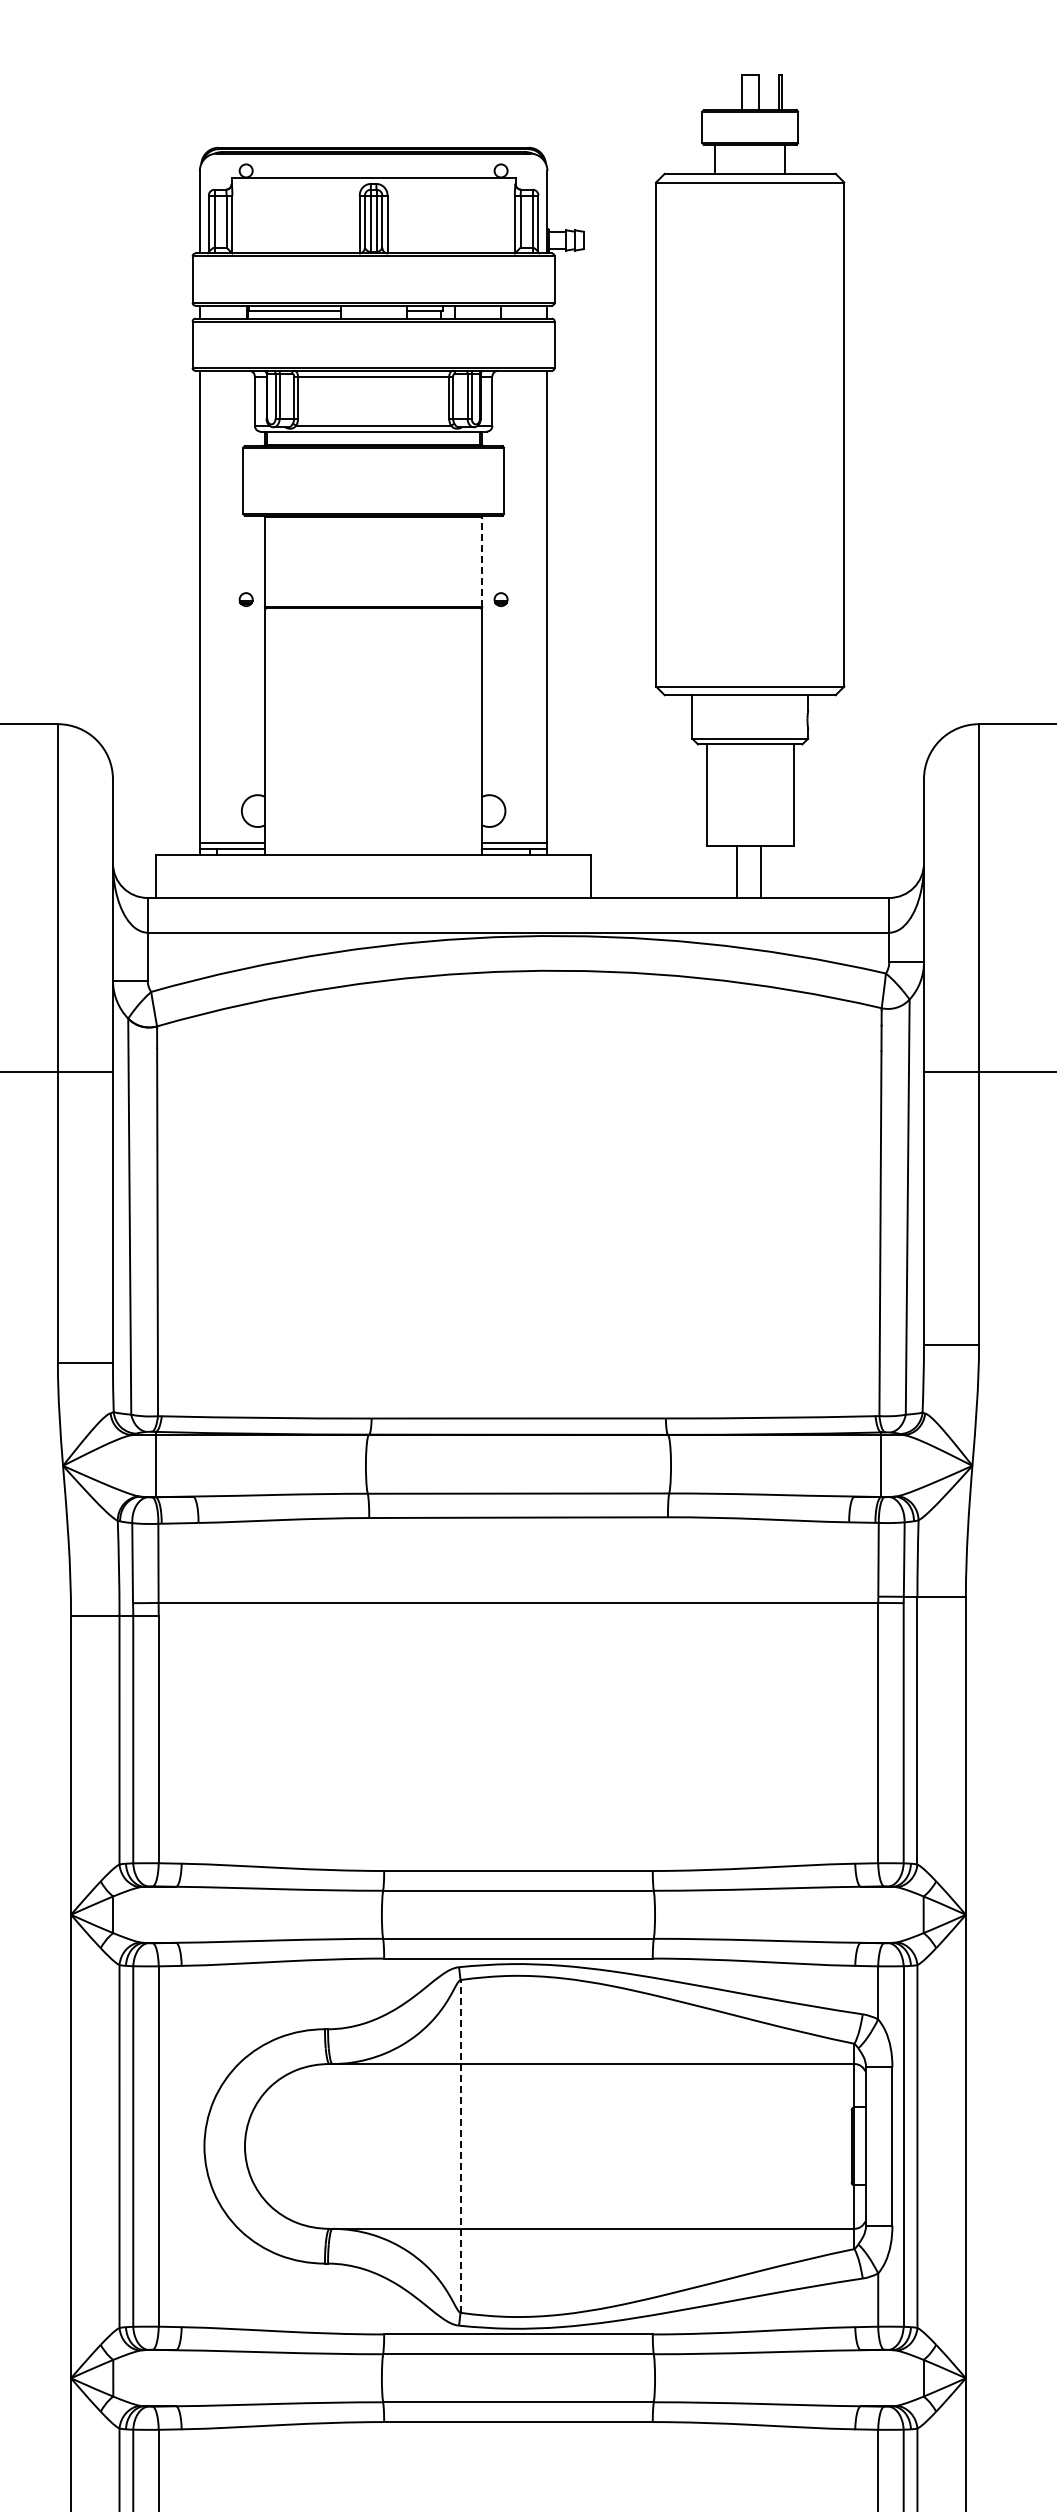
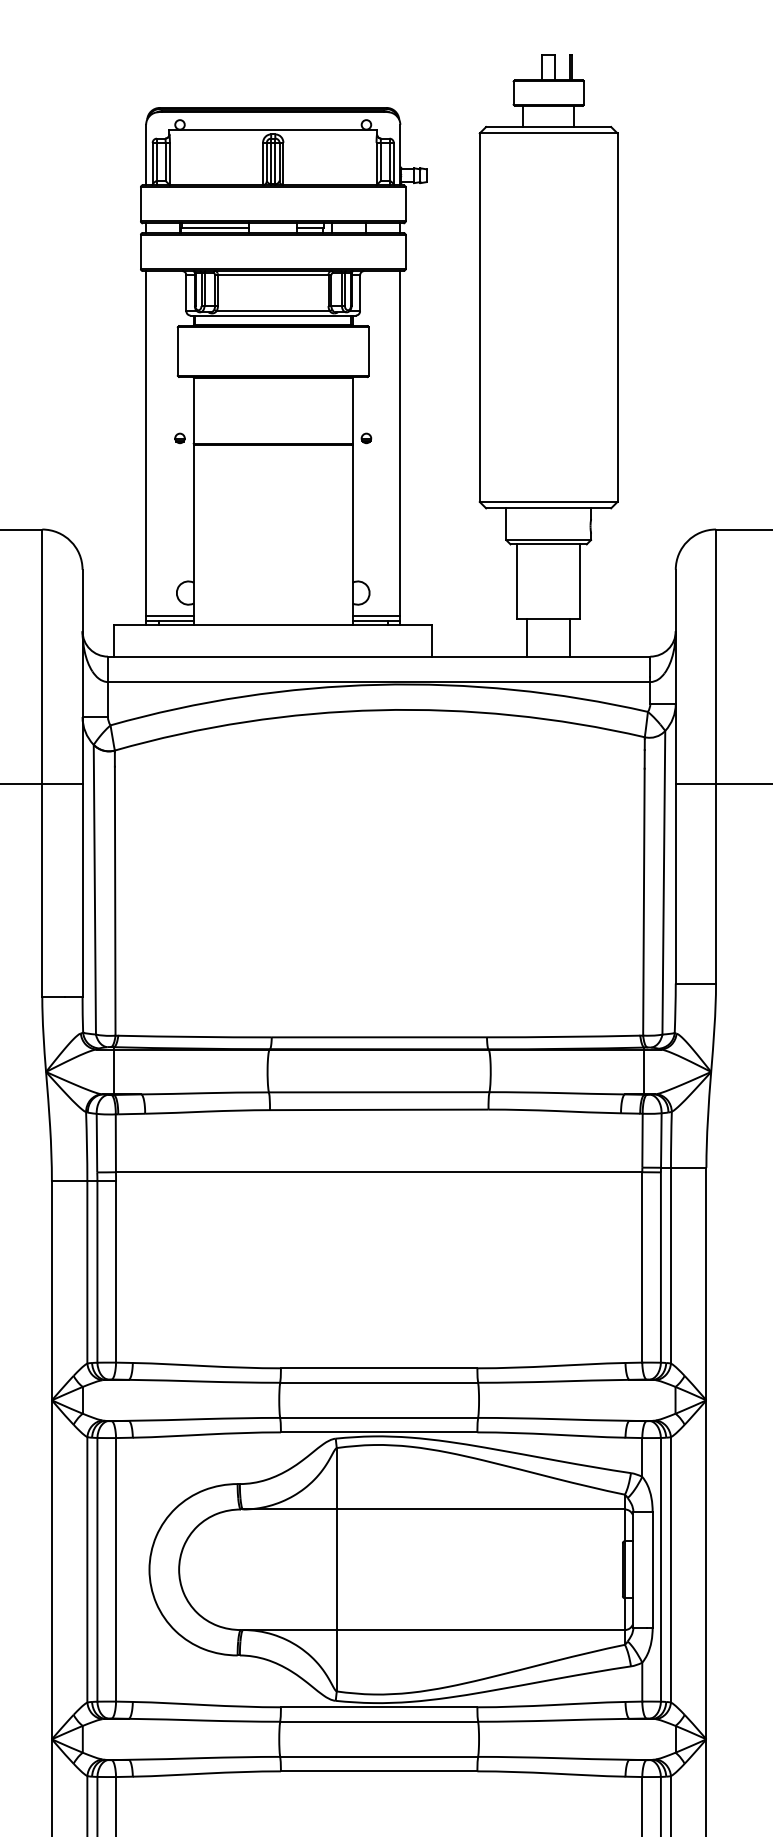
line: (482, 561) -> (352, 410), dashed -> solid
line: (737, 871) -> (570, 637), moved
line: (761, 871) -> (527, 637), moved
line: (460, 2145) -> (336, 1569), dashed -> solid

